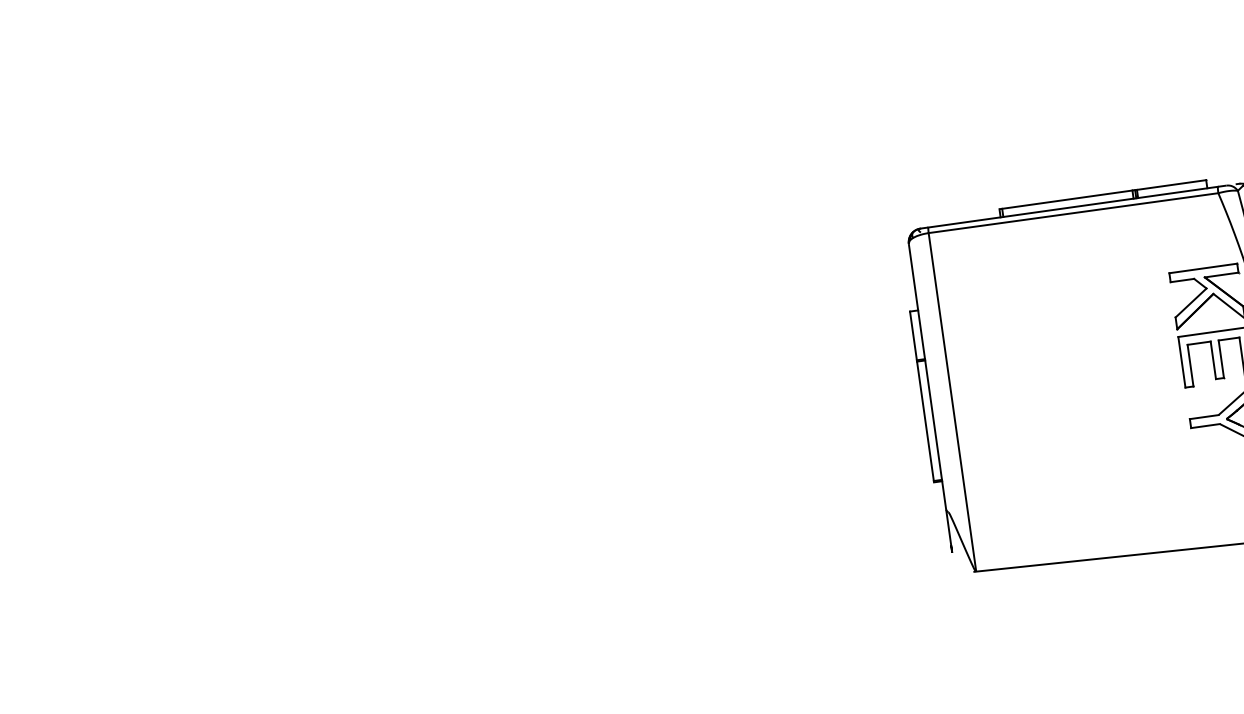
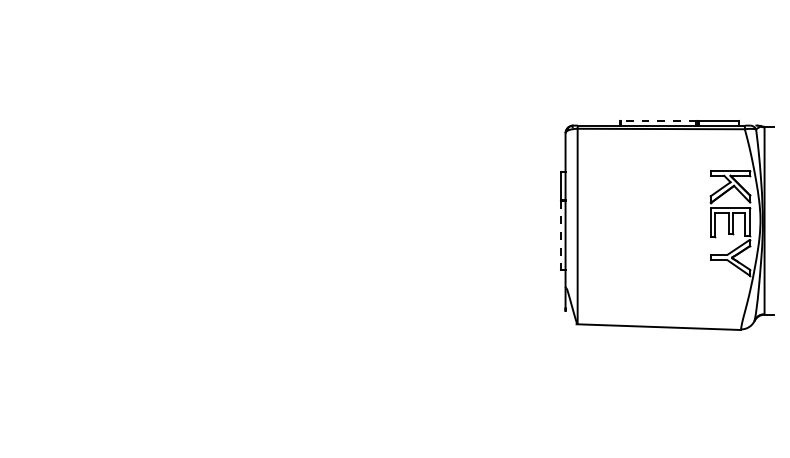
line: (1066, 199) -> (658, 120), solid -> dashed
line: (924, 422) -> (560, 235), solid -> dashed

